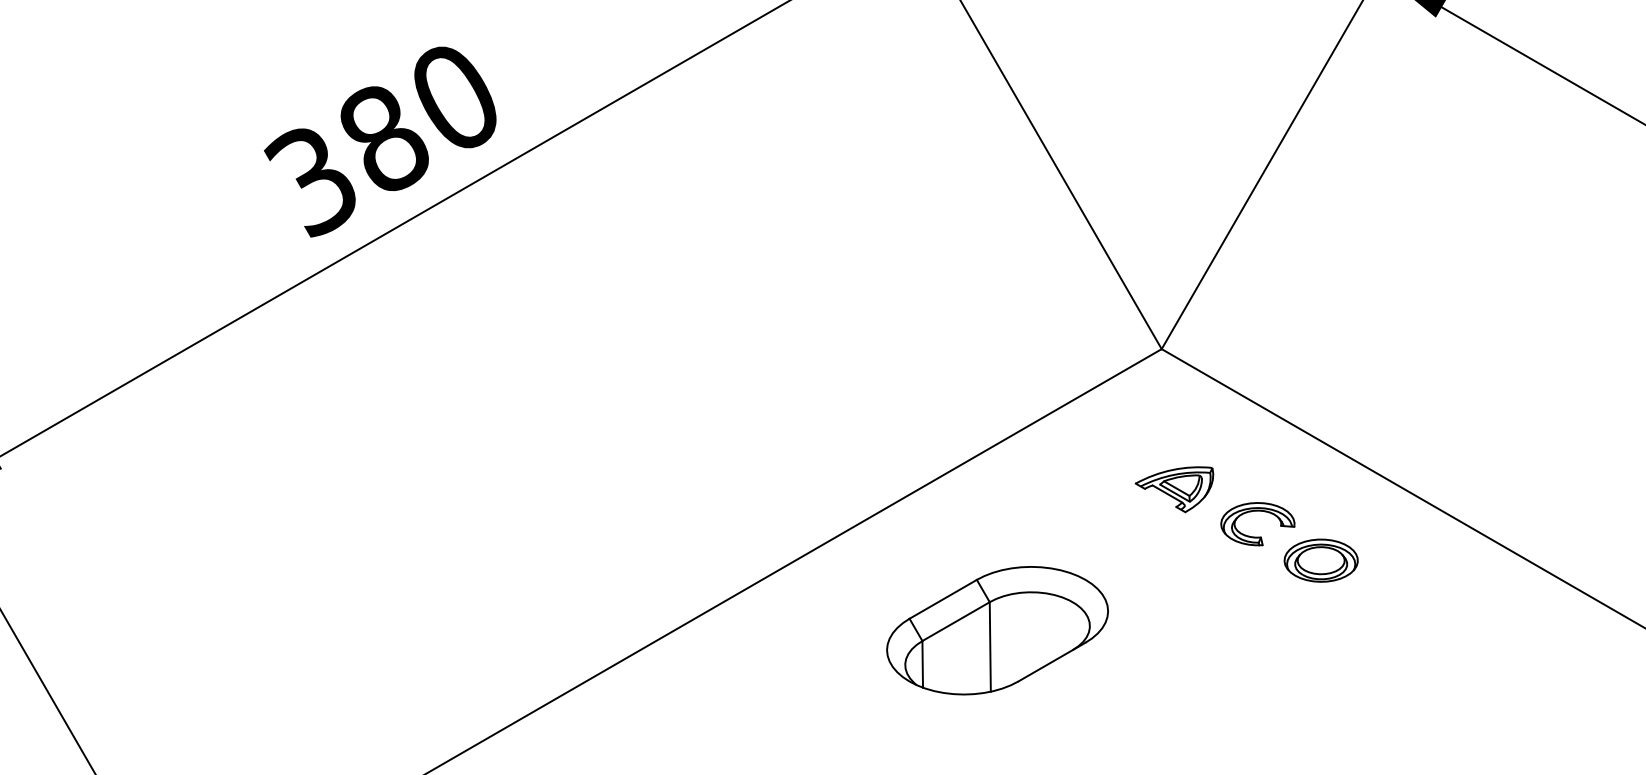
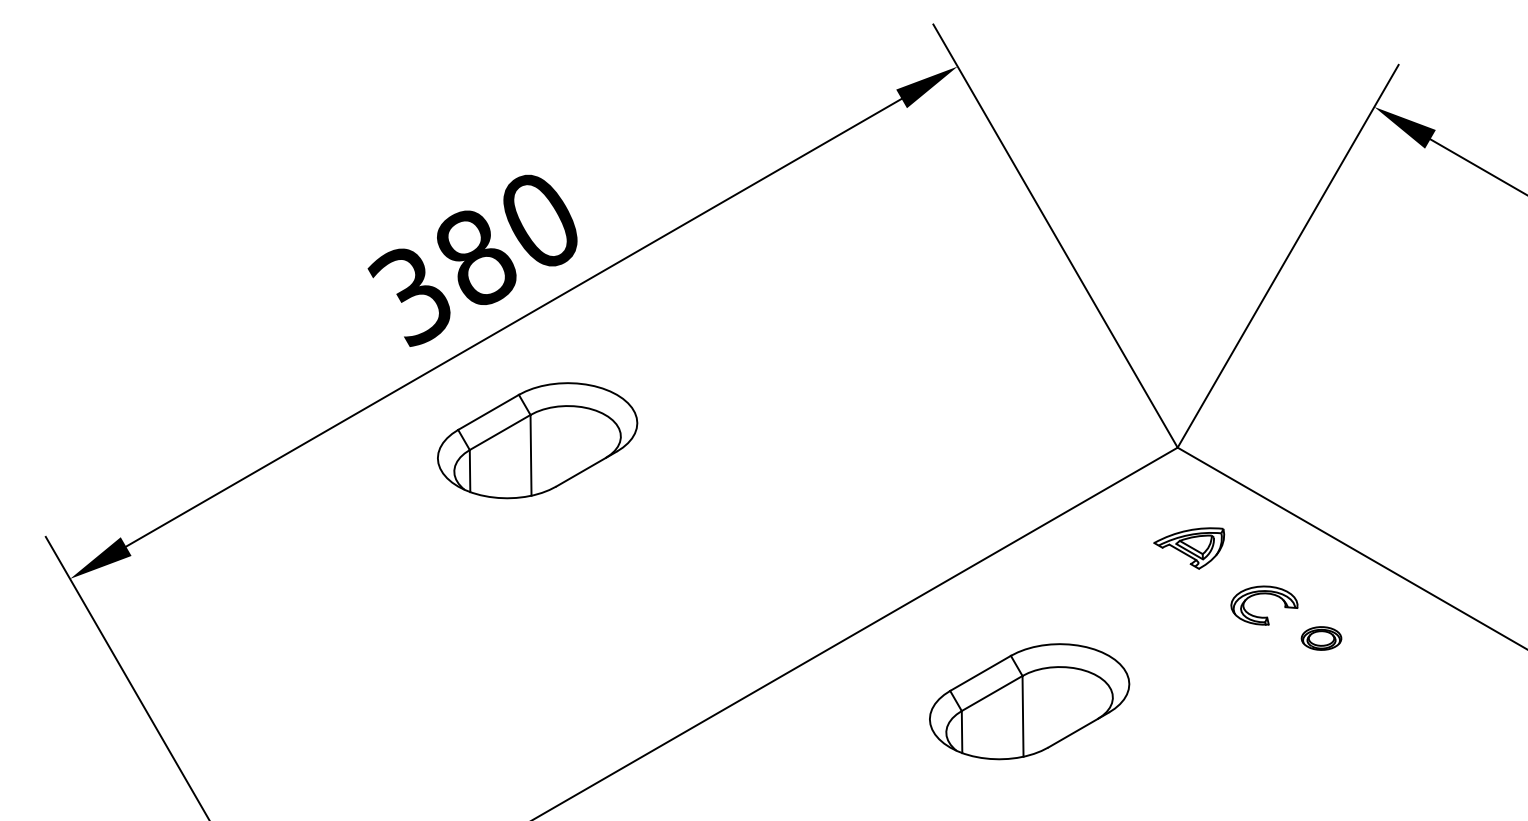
part: (452, 341) -> (537, 440), added
part: (1174, 489) -> (1189, 548), moved
part: (1321, 560) -> (1321, 638), size x0.6

